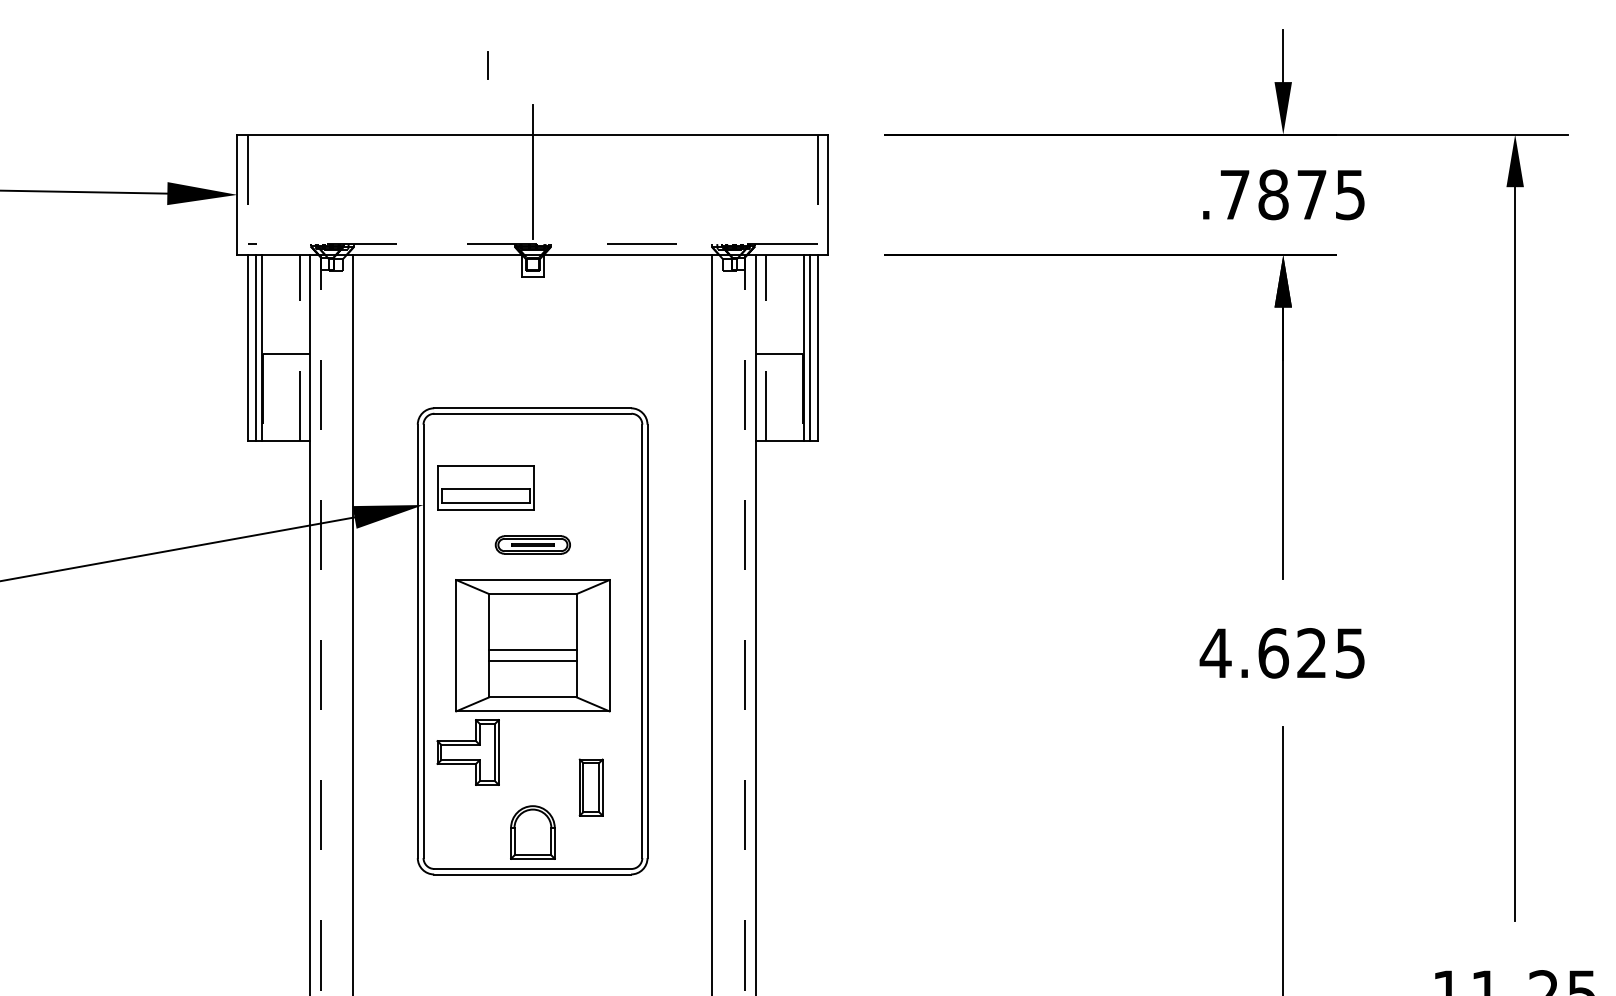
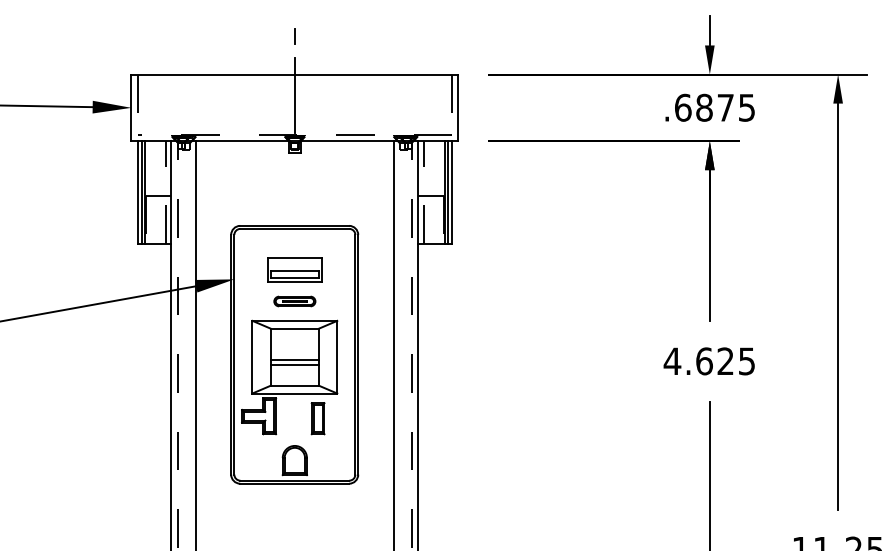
line: (487, 65) -> (294, 36), moved
text: (1235, 194) -> (683, 107), .7875 -> .6875
part: (485, 487) -> (294, 269), moved
part: (590, 787) -> (317, 418), moved

